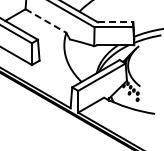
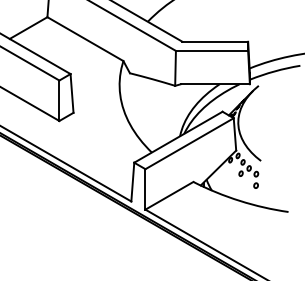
line: (45, 21) -> (84, 39), dashed -> solid
line: (115, 22) -> (214, 41), dashed -> solid

